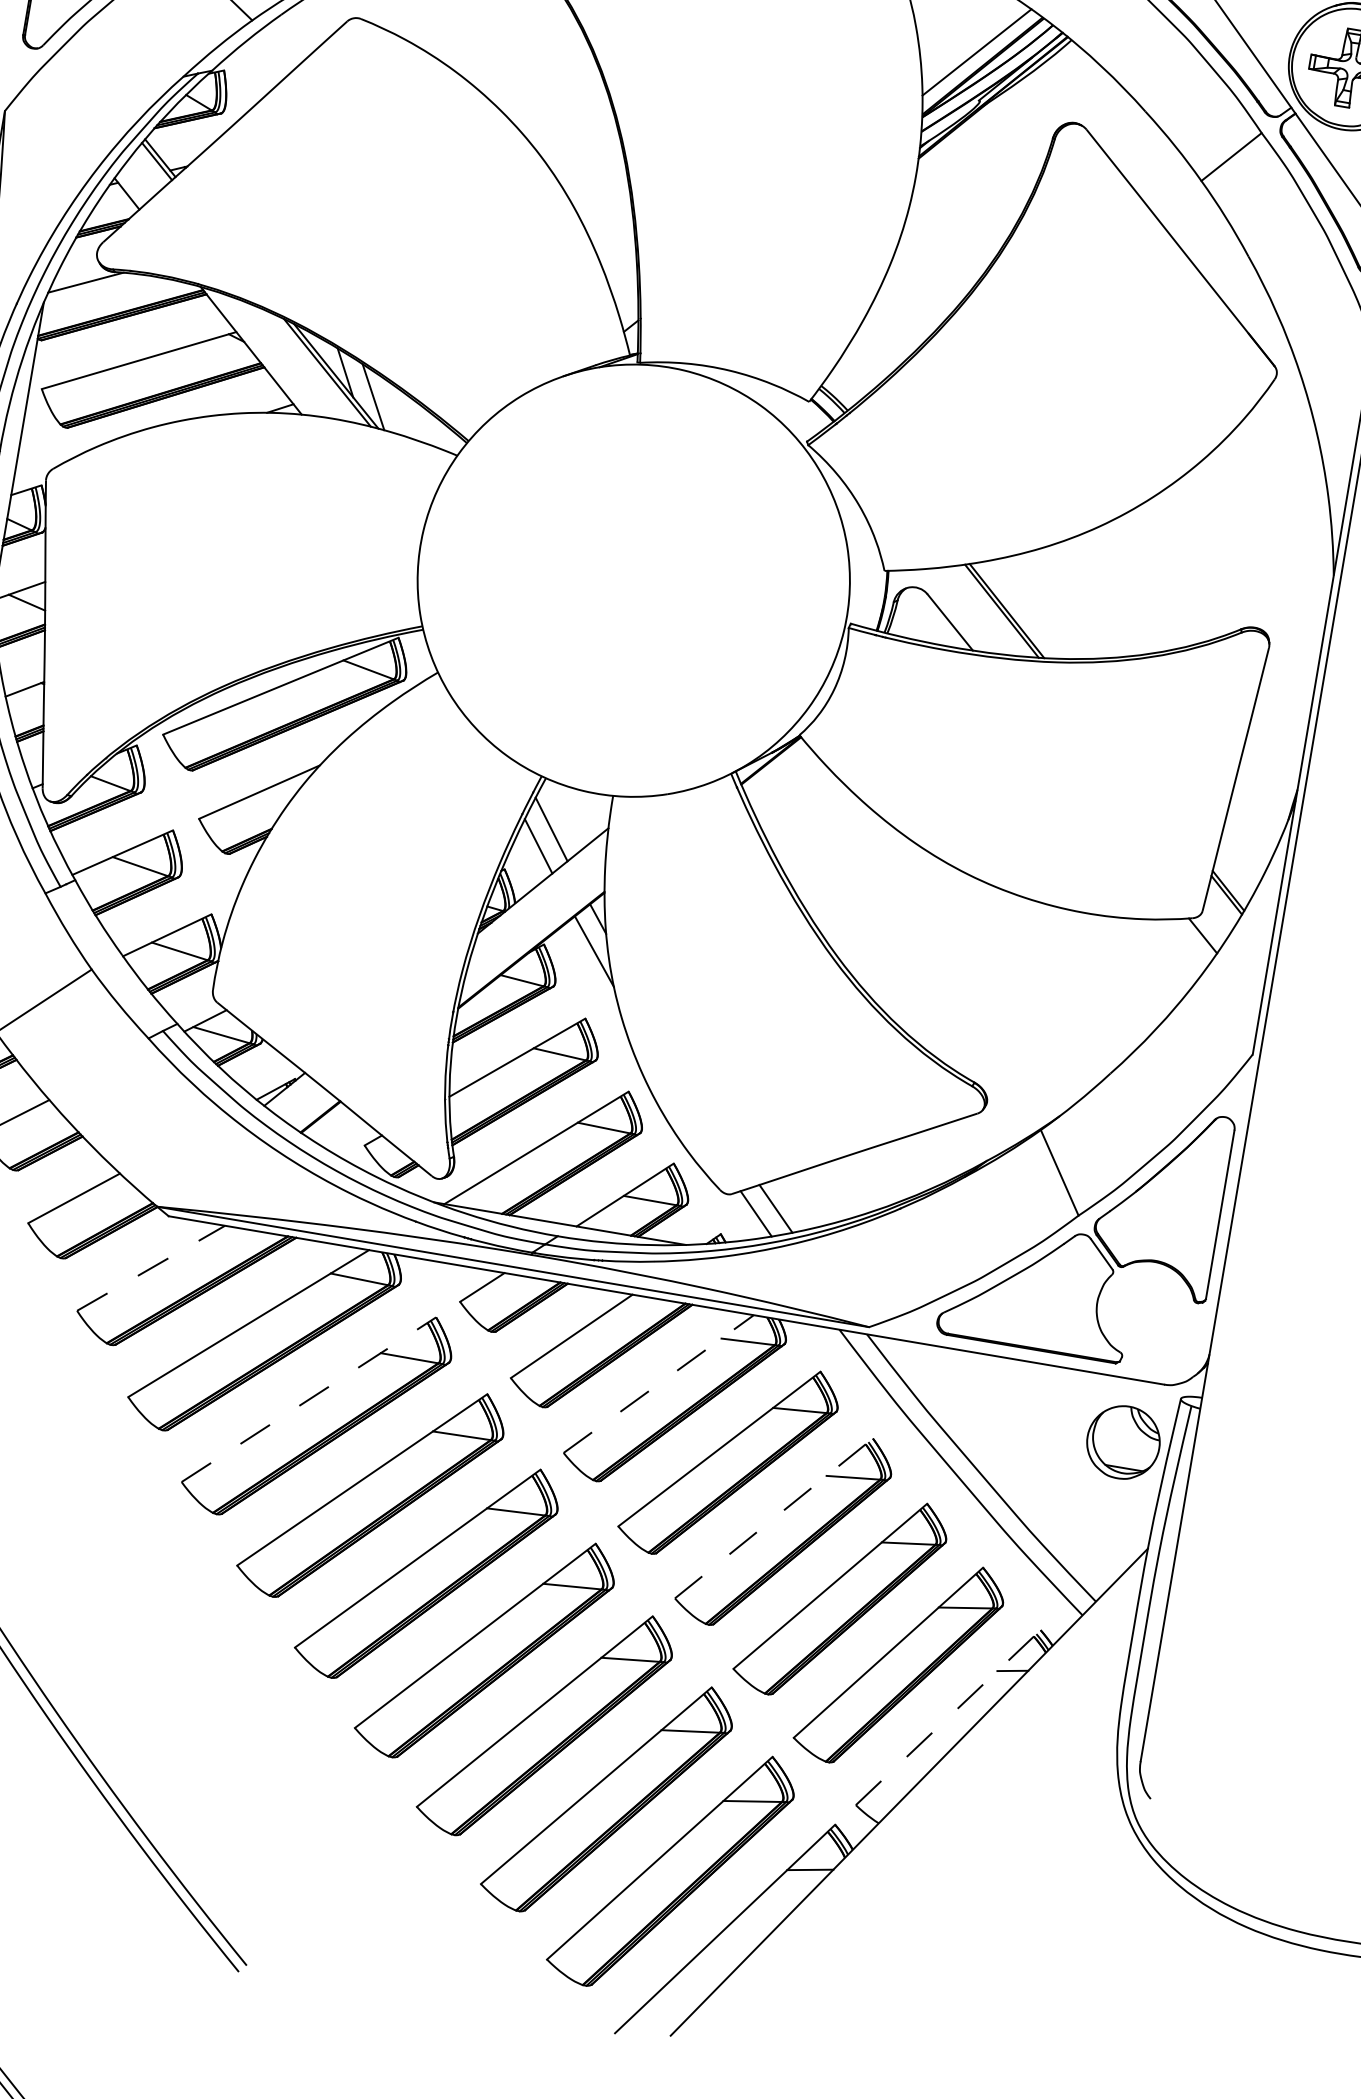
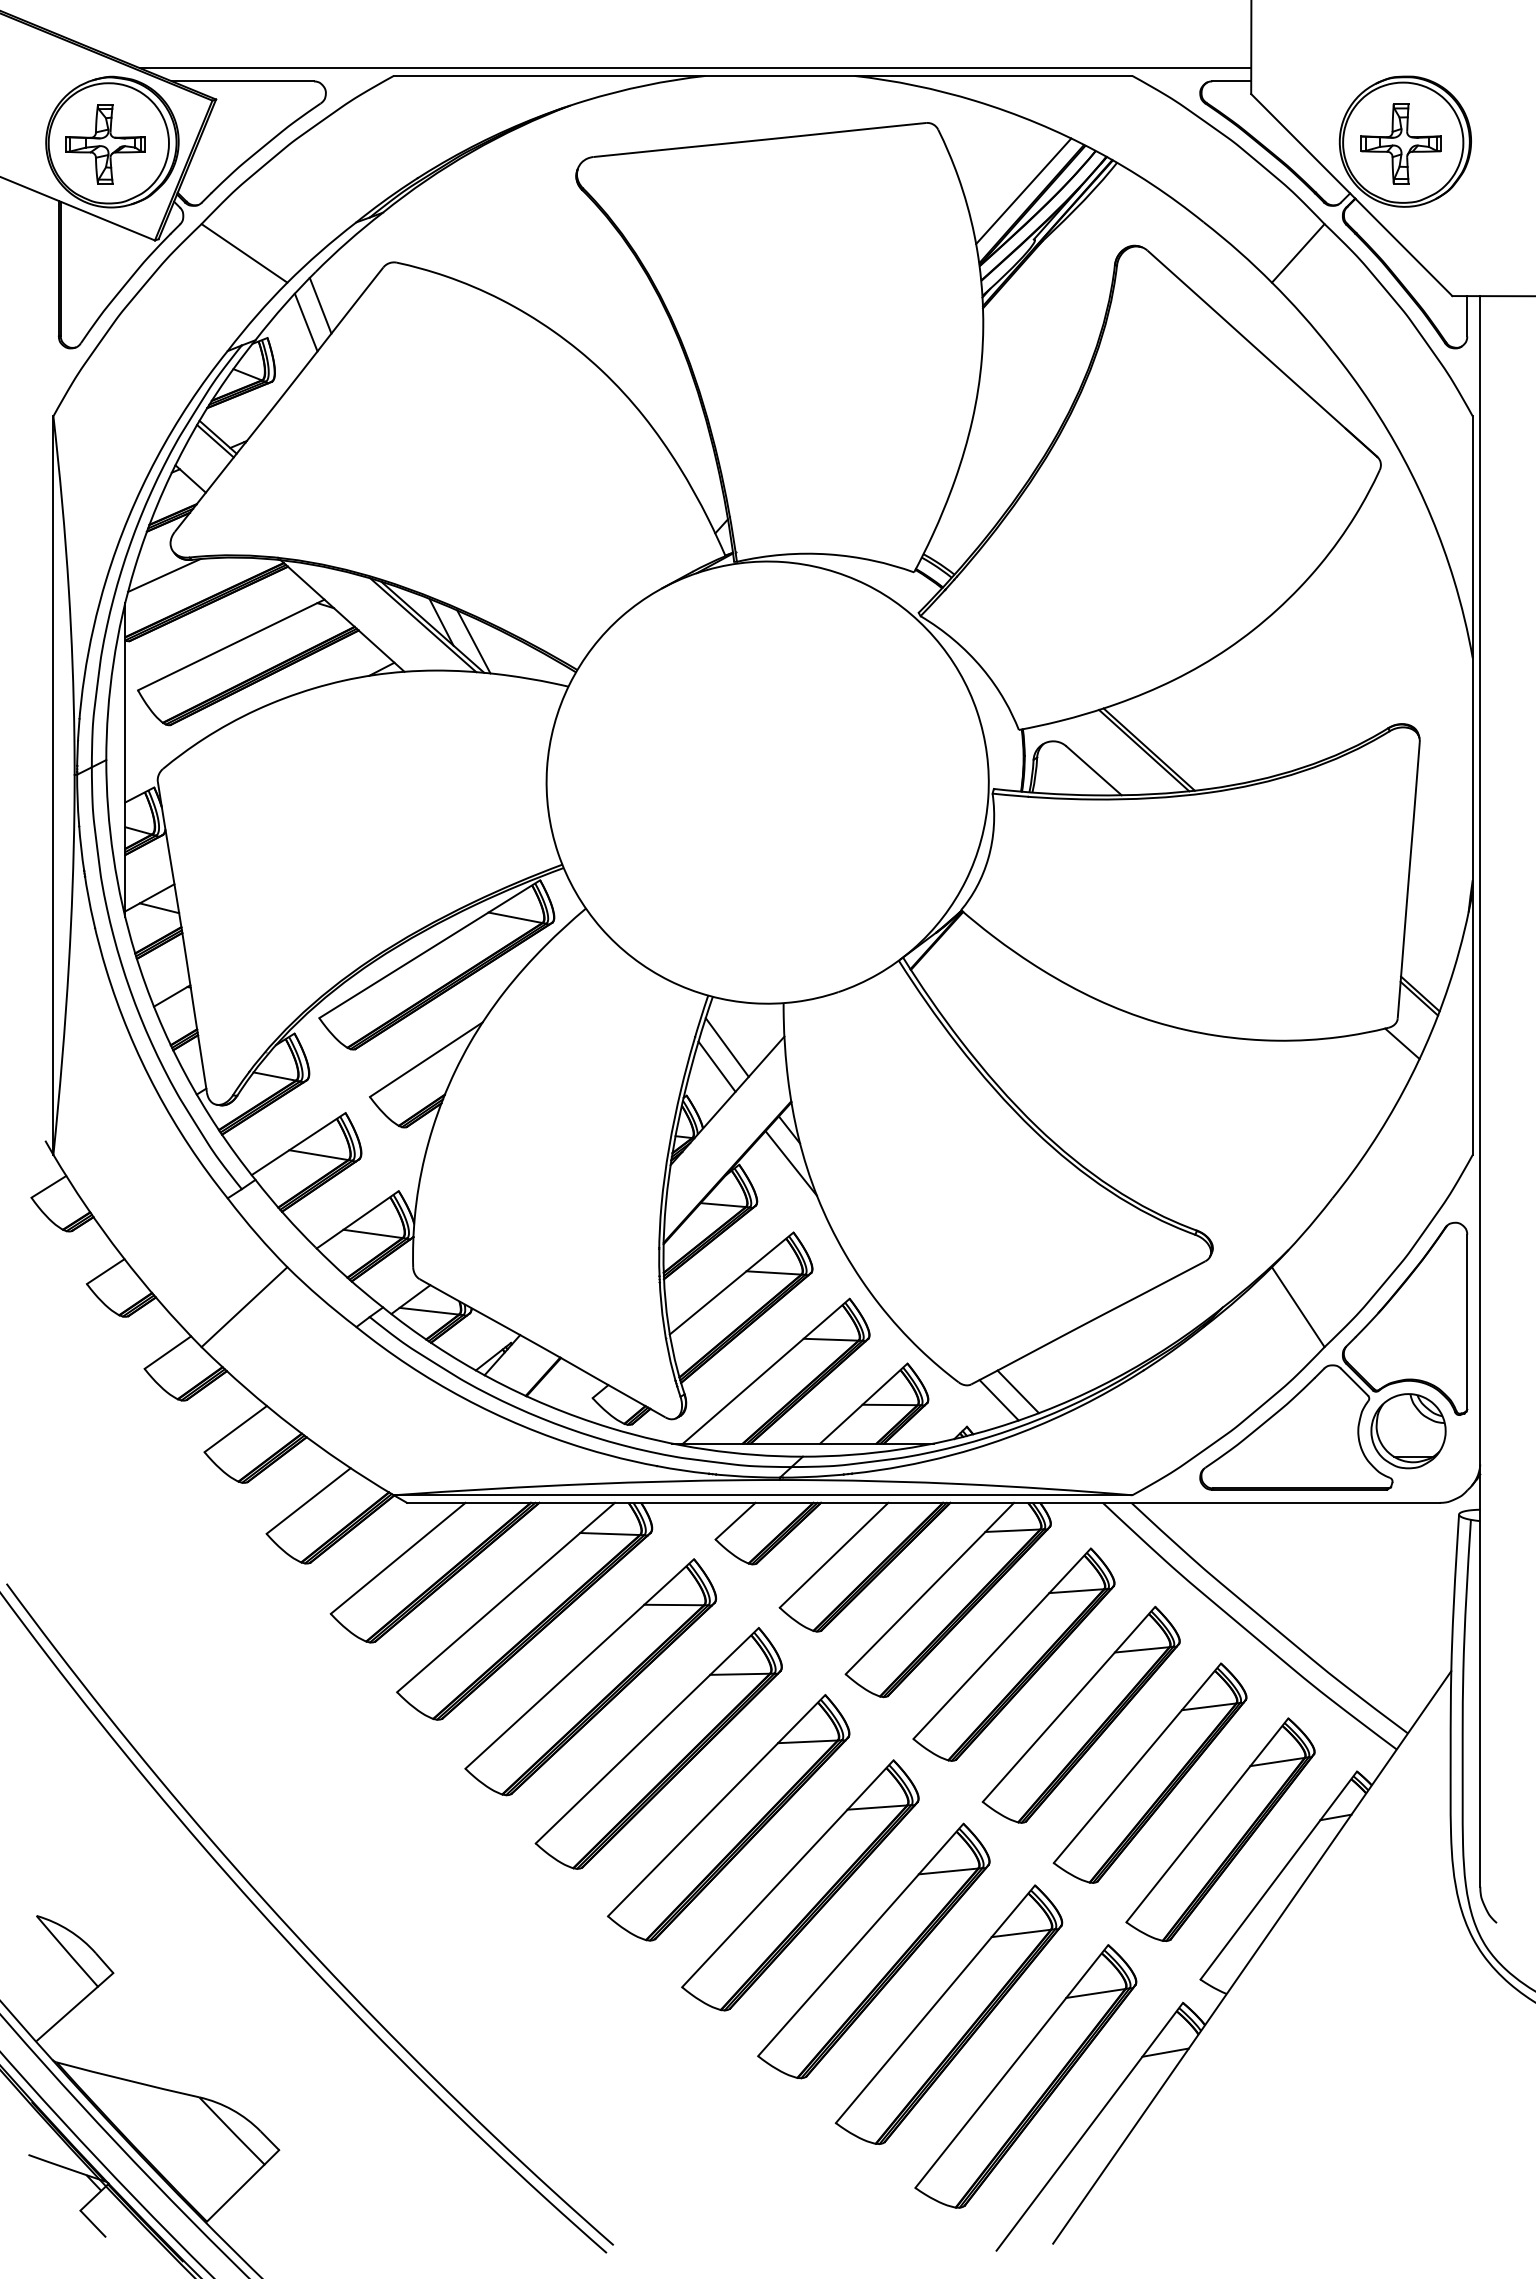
line: (280, 47) -> (320, 305), added
line: (263, 61) -> (305, 322), added
line: (151, 1268) -> (398, 1558), dashed -> solid
line: (659, 1384) -> (930, 1588), dashed -> solid
line: (309, 1399) -> (580, 1663), dashed -> solid
part: (1123, 1442) -> (1408, 1431), moved
line: (774, 1518) -> (1069, 1704), dashed -> solid
line: (948, 1717) -> (1279, 1875), dashed -> solid

